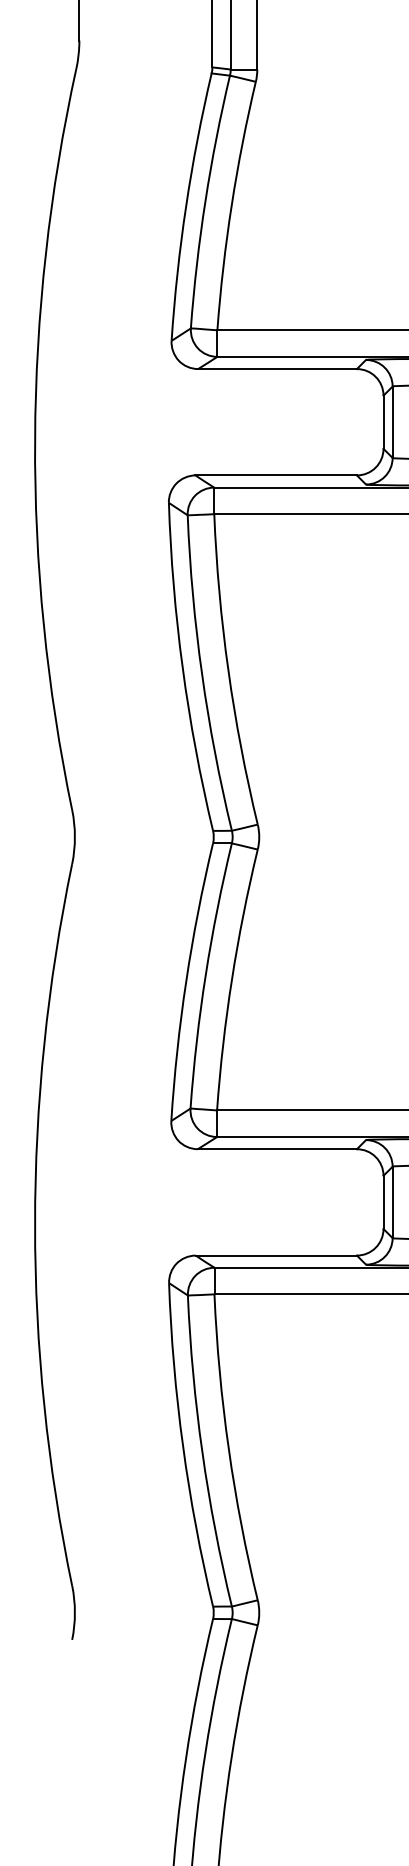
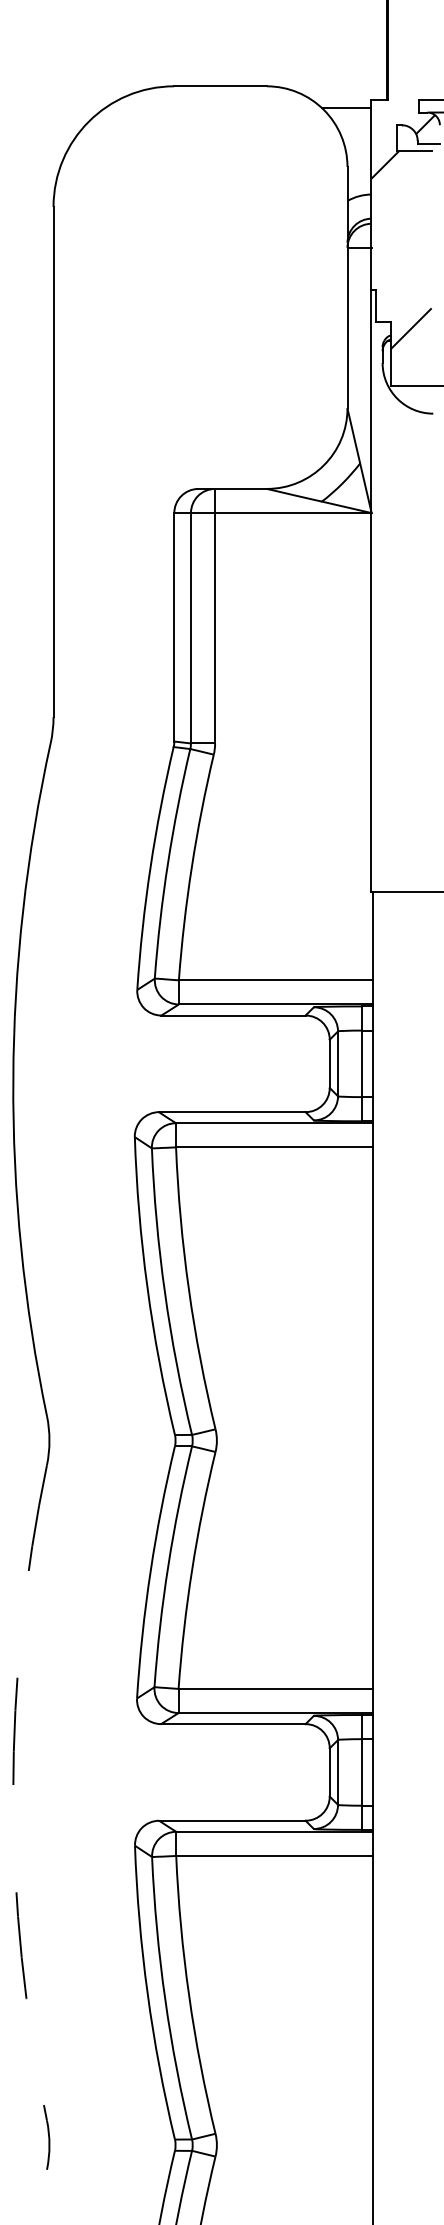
arc: (35, 1224) -> (13, 1792), solid -> dashed

